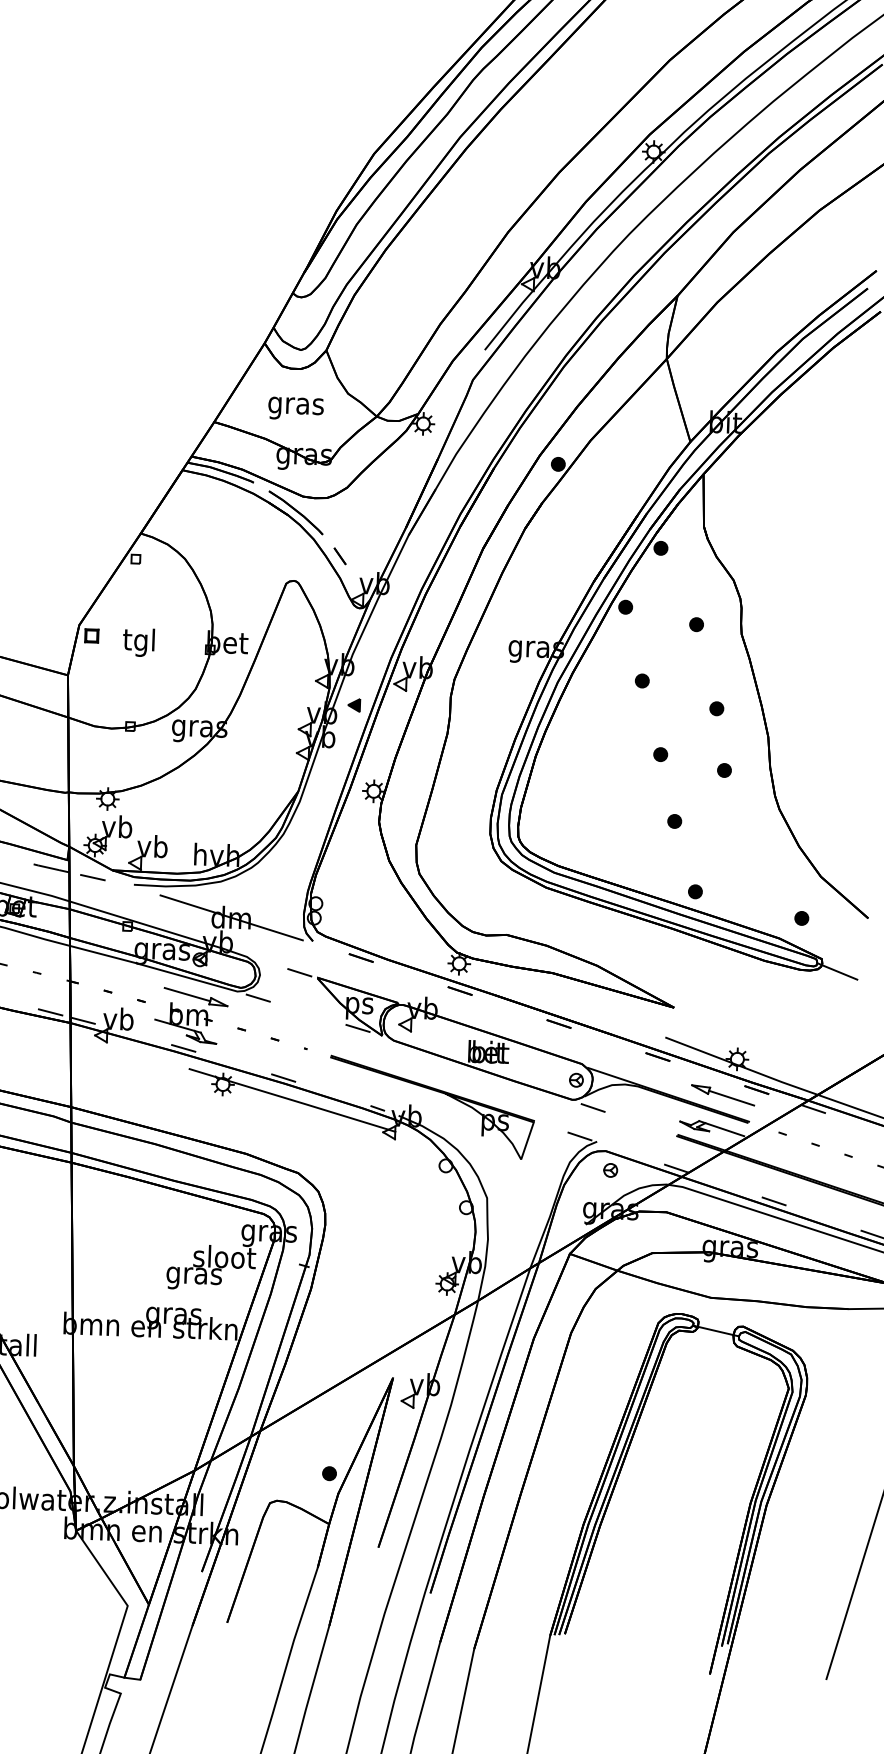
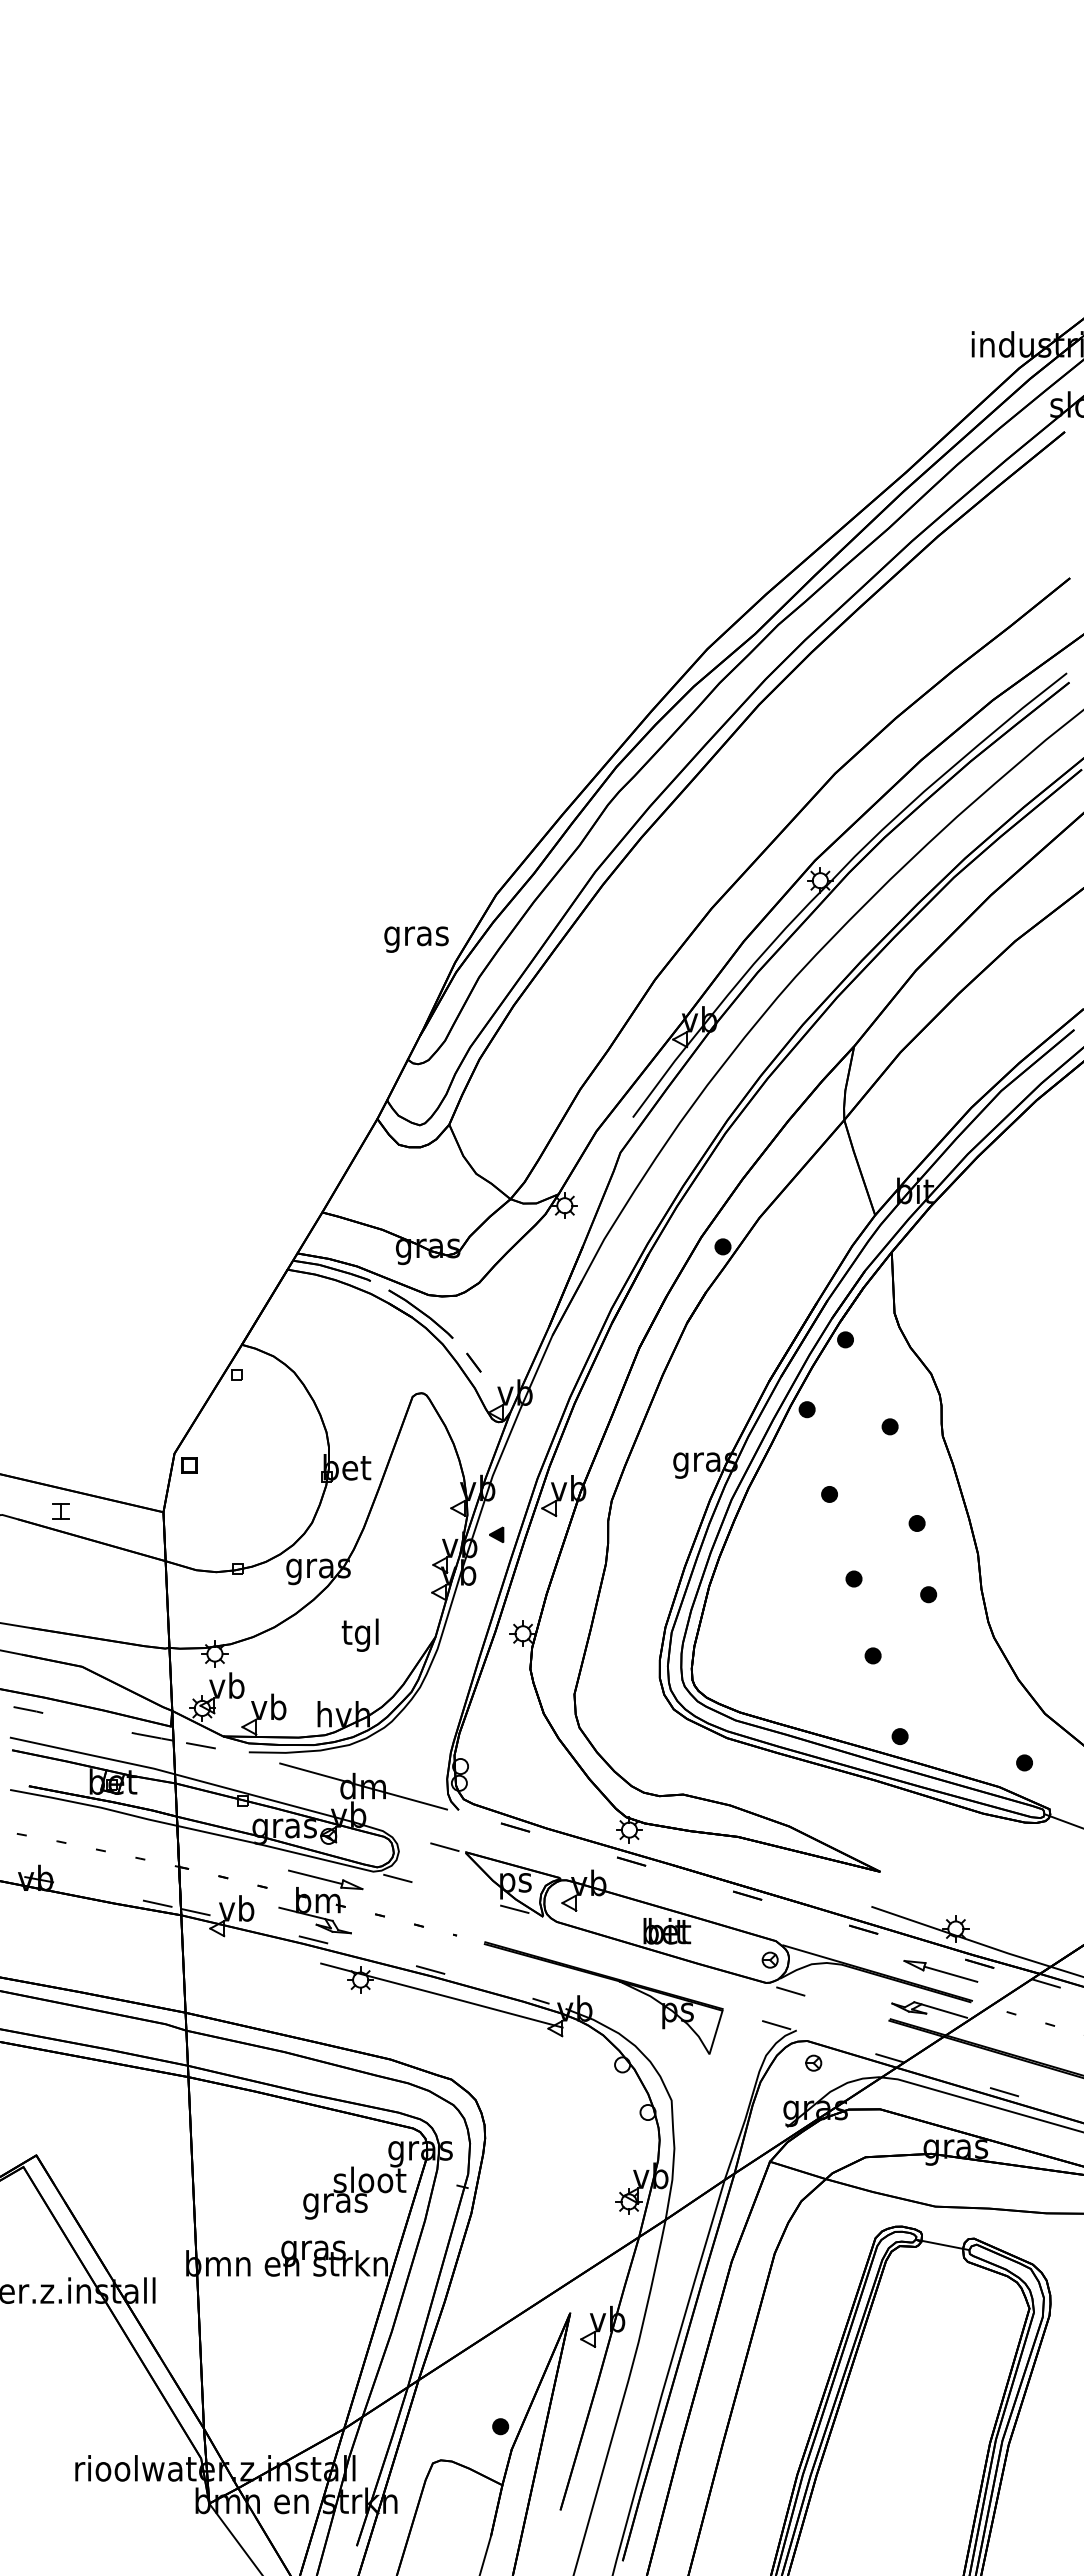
text: (295, 408) -> (416, 939), moved
text: (138, 641) -> (359, 1634), moved

